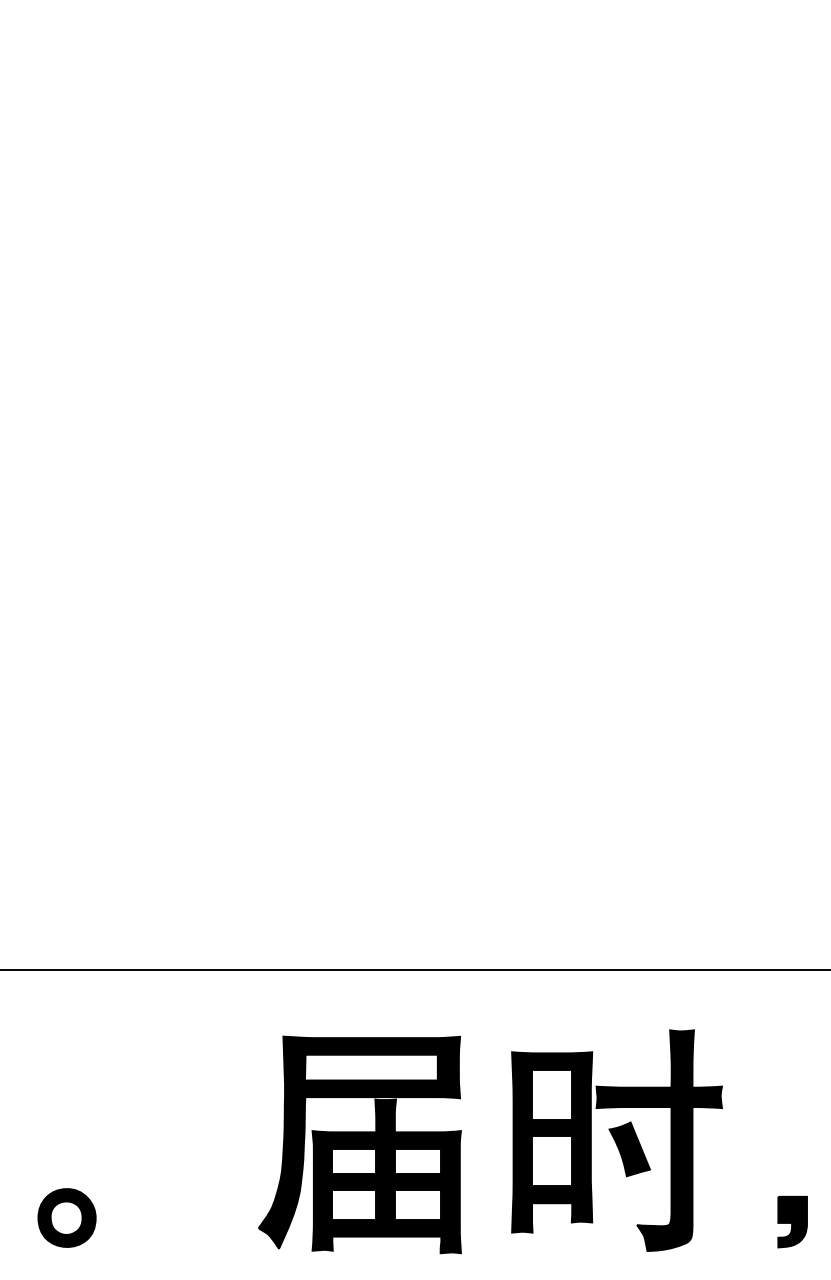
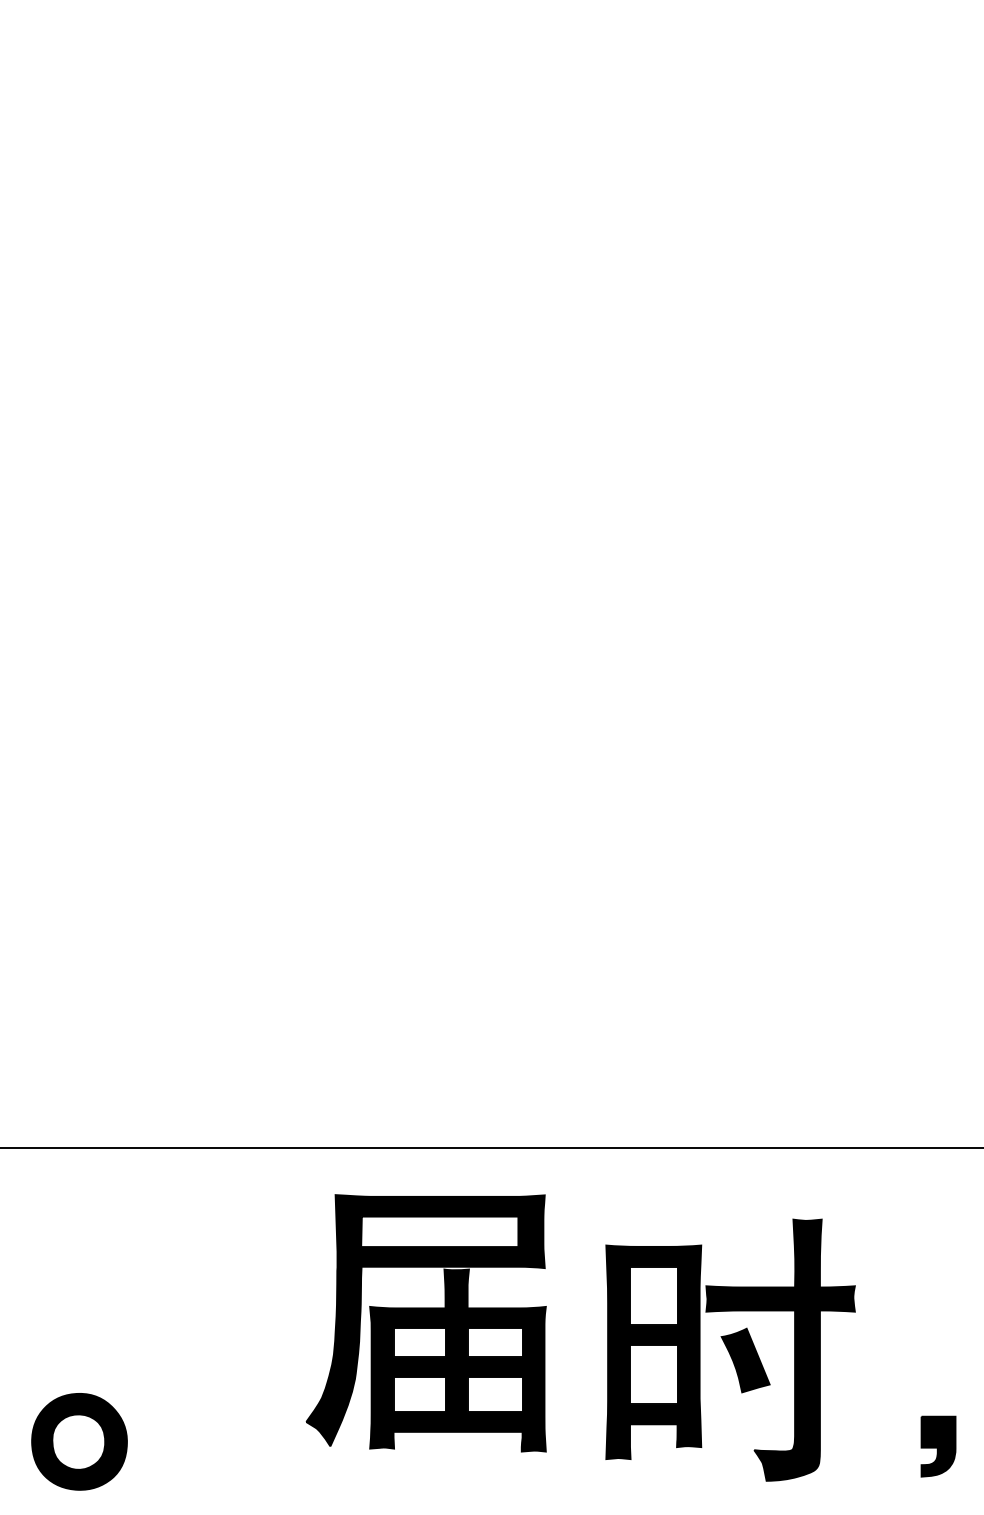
part: (359, 1144) -> (425, 1322), moved
part: (66, 1217) -> (78, 1441), size x1.4

